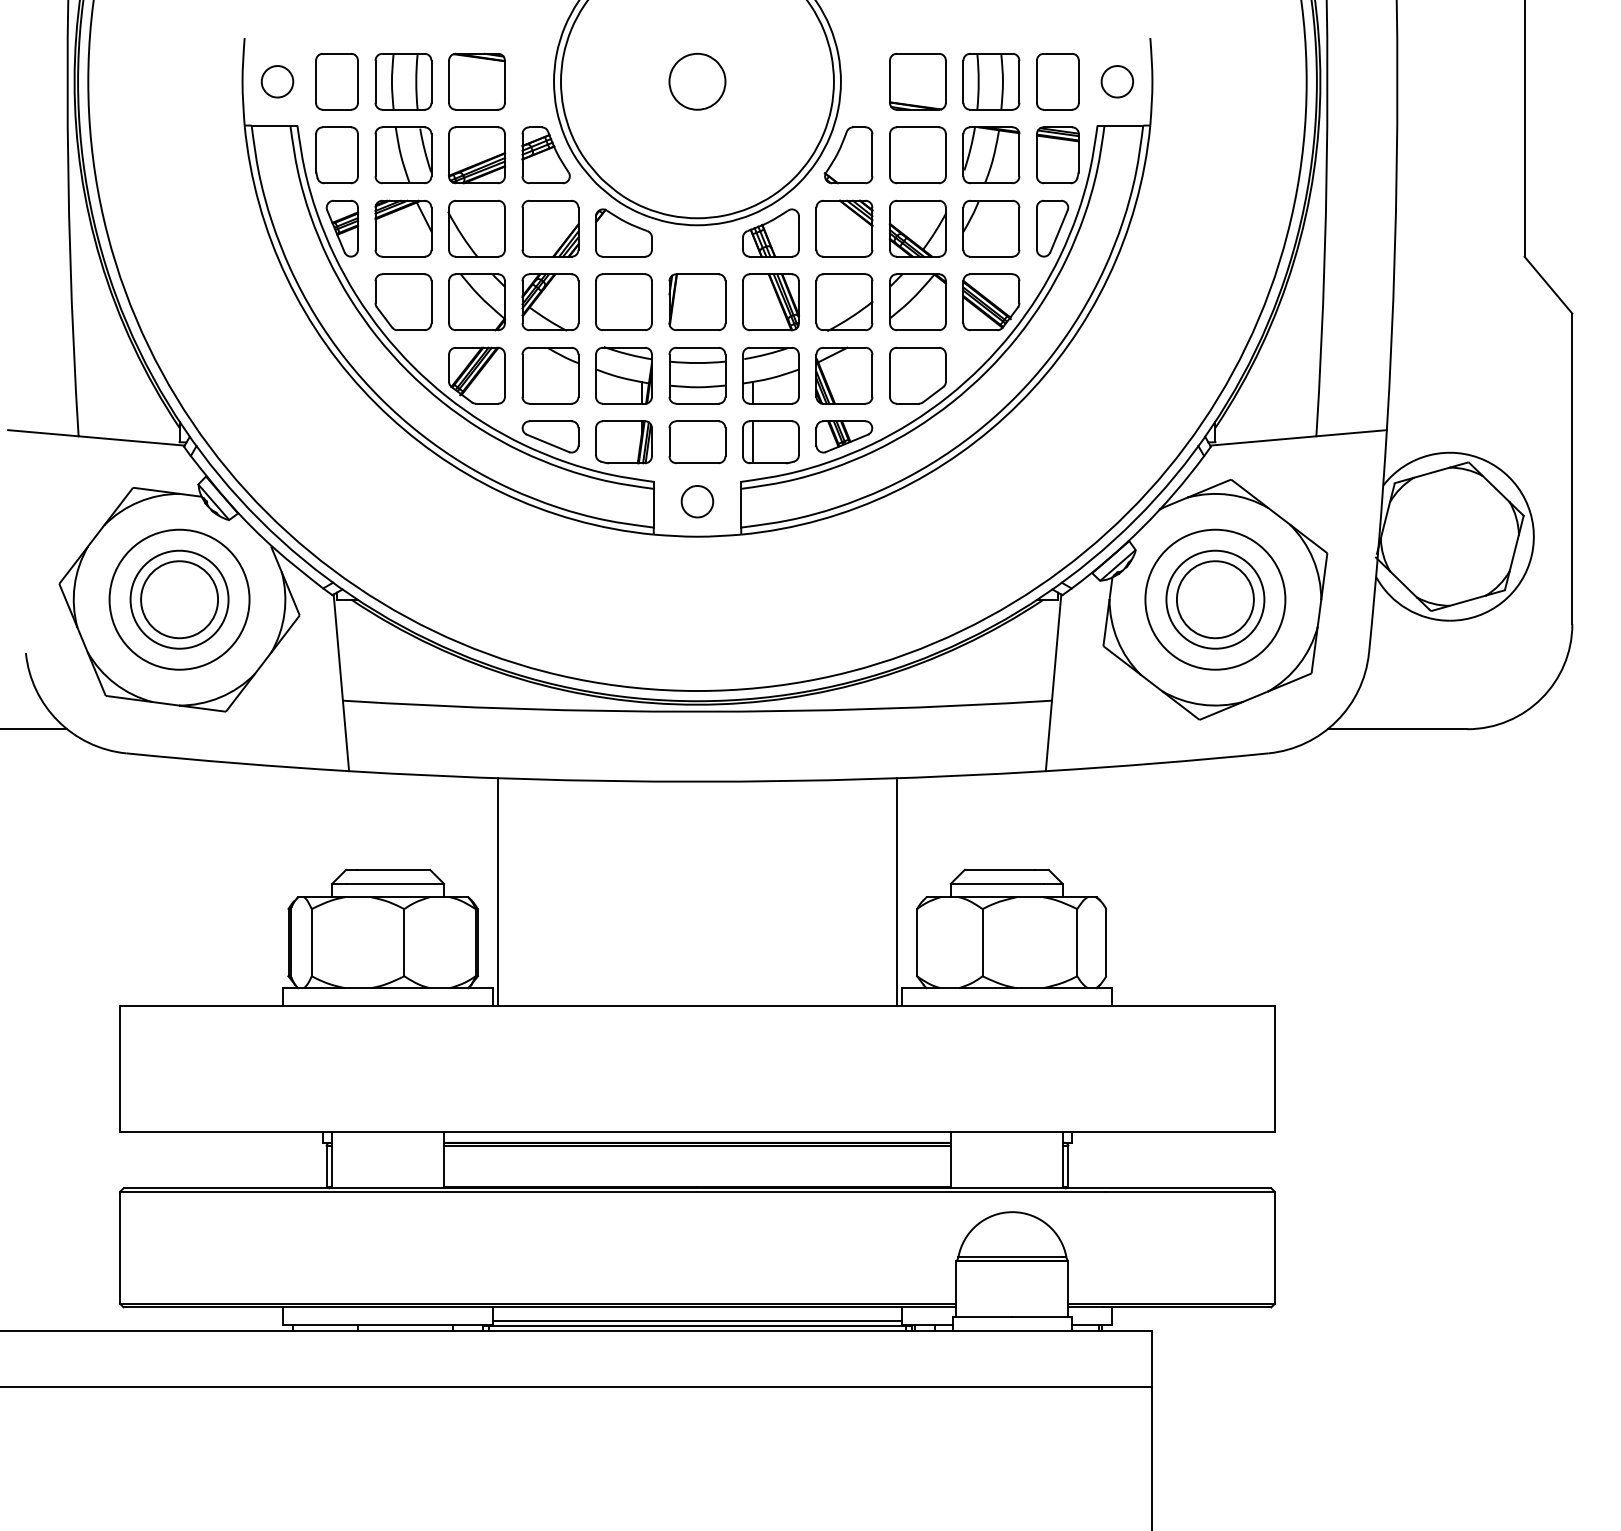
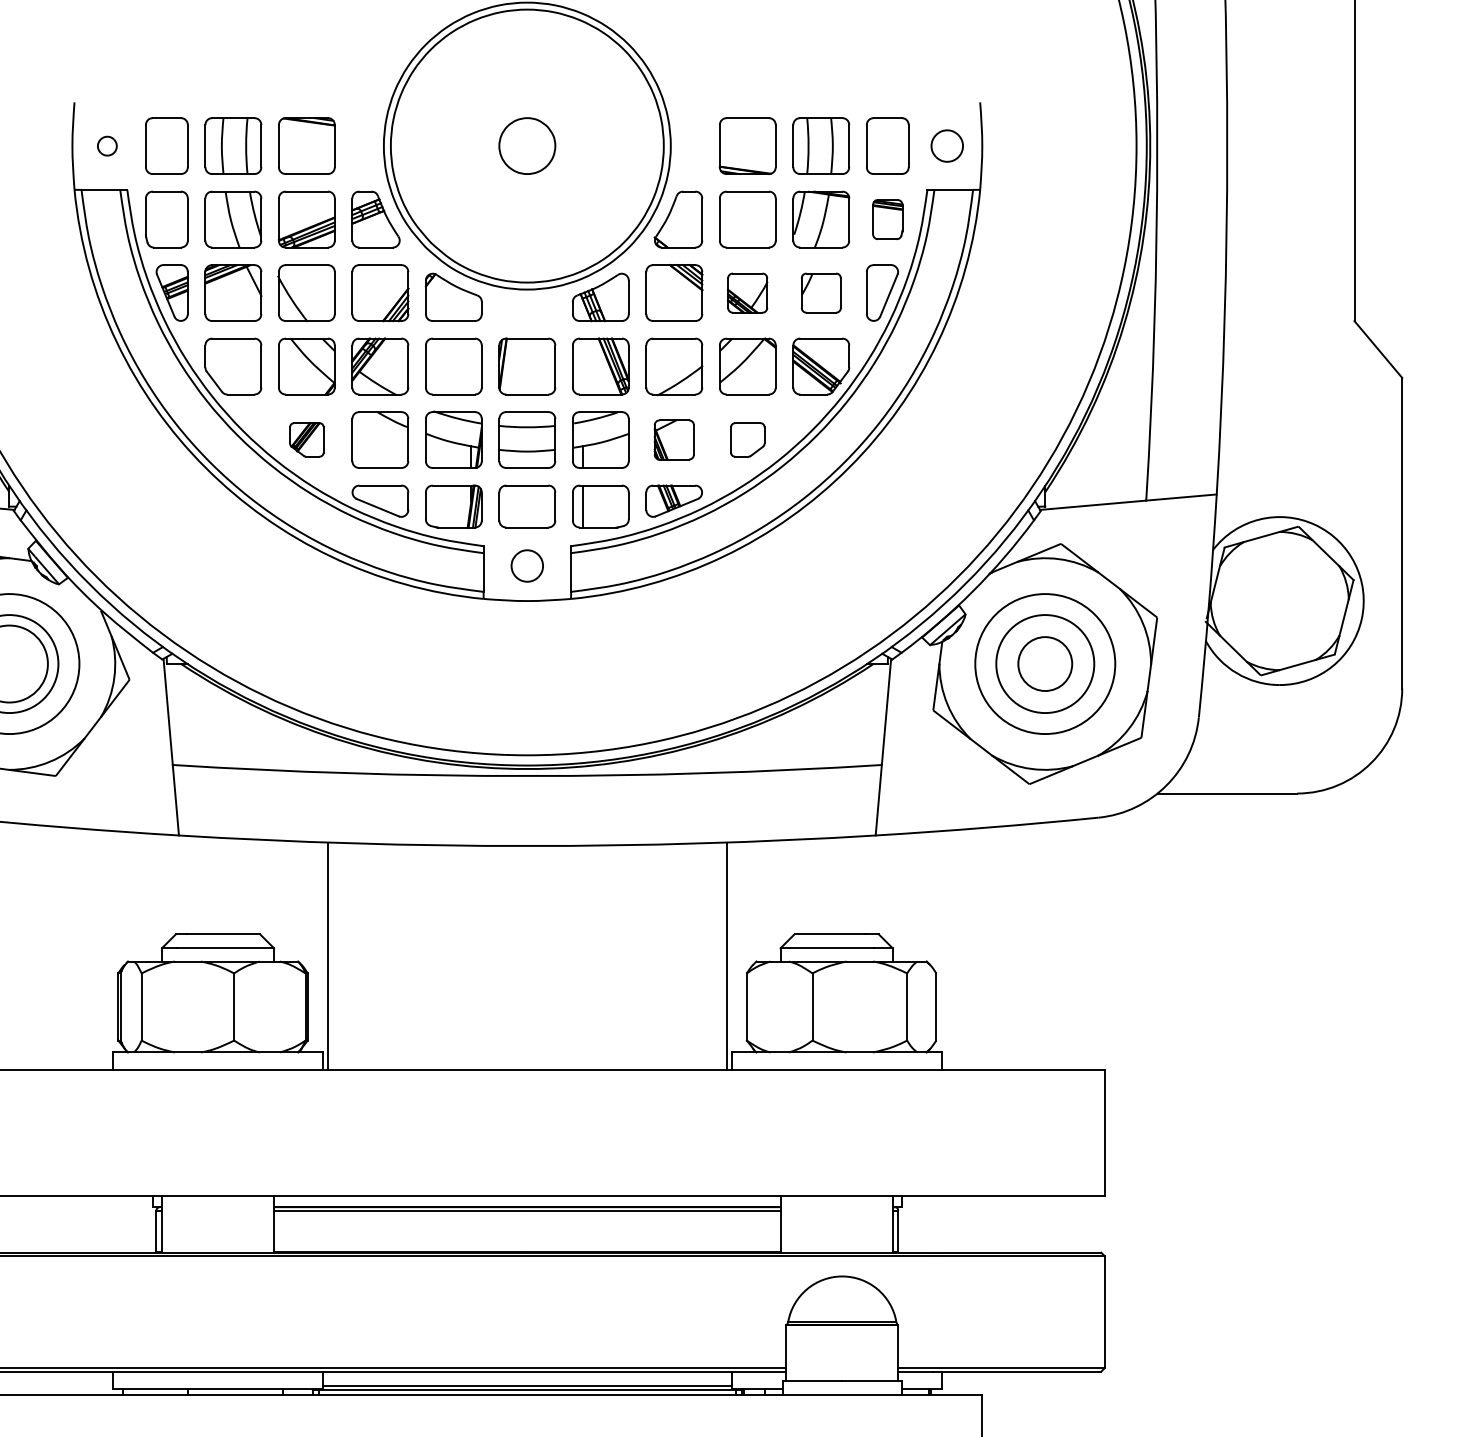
part: (277, 81) -> (107, 145), size x0.6
part: (1057, 155) -> (887, 219), size x0.7
part: (917, 228) -> (747, 292), size x0.7
part: (991, 228) -> (821, 292), size x0.7
part: (476, 375) -> (306, 439), size x0.6
part: (844, 375) -> (674, 439), size x0.7
part: (917, 375) -> (747, 439), size x0.6
circle: (1214, 599) -> (1044, 663), size x0.7

